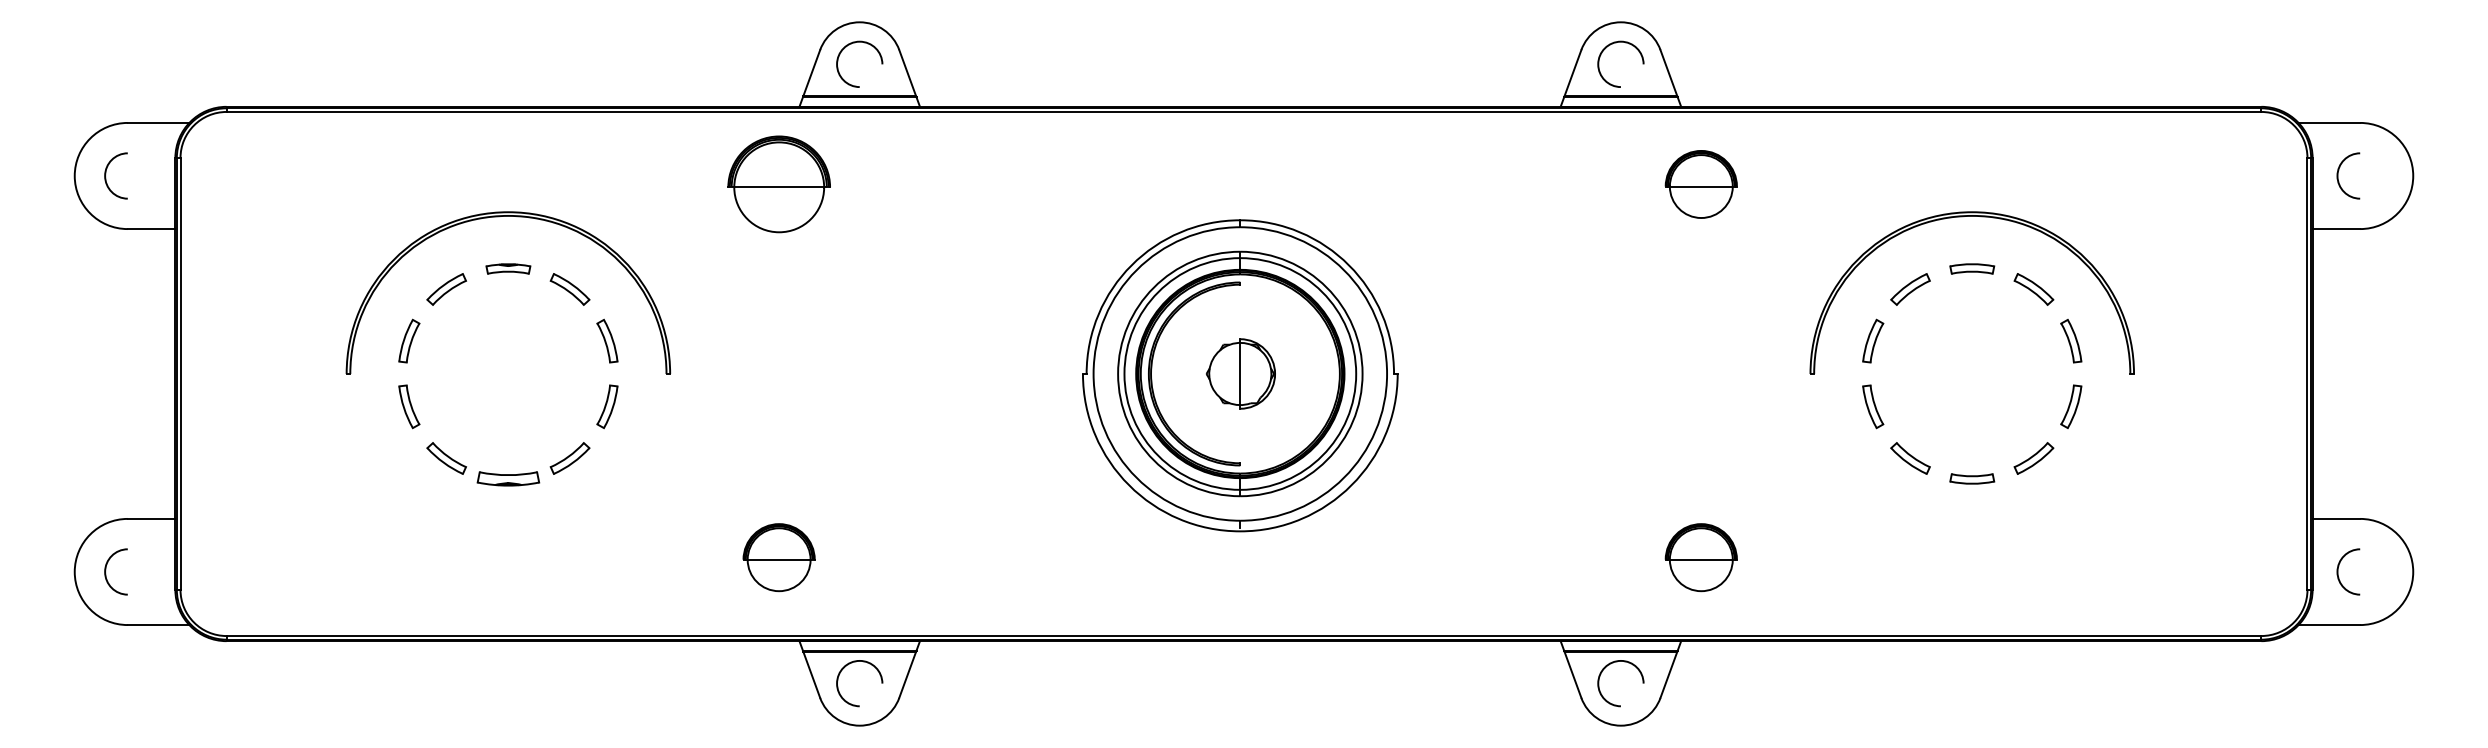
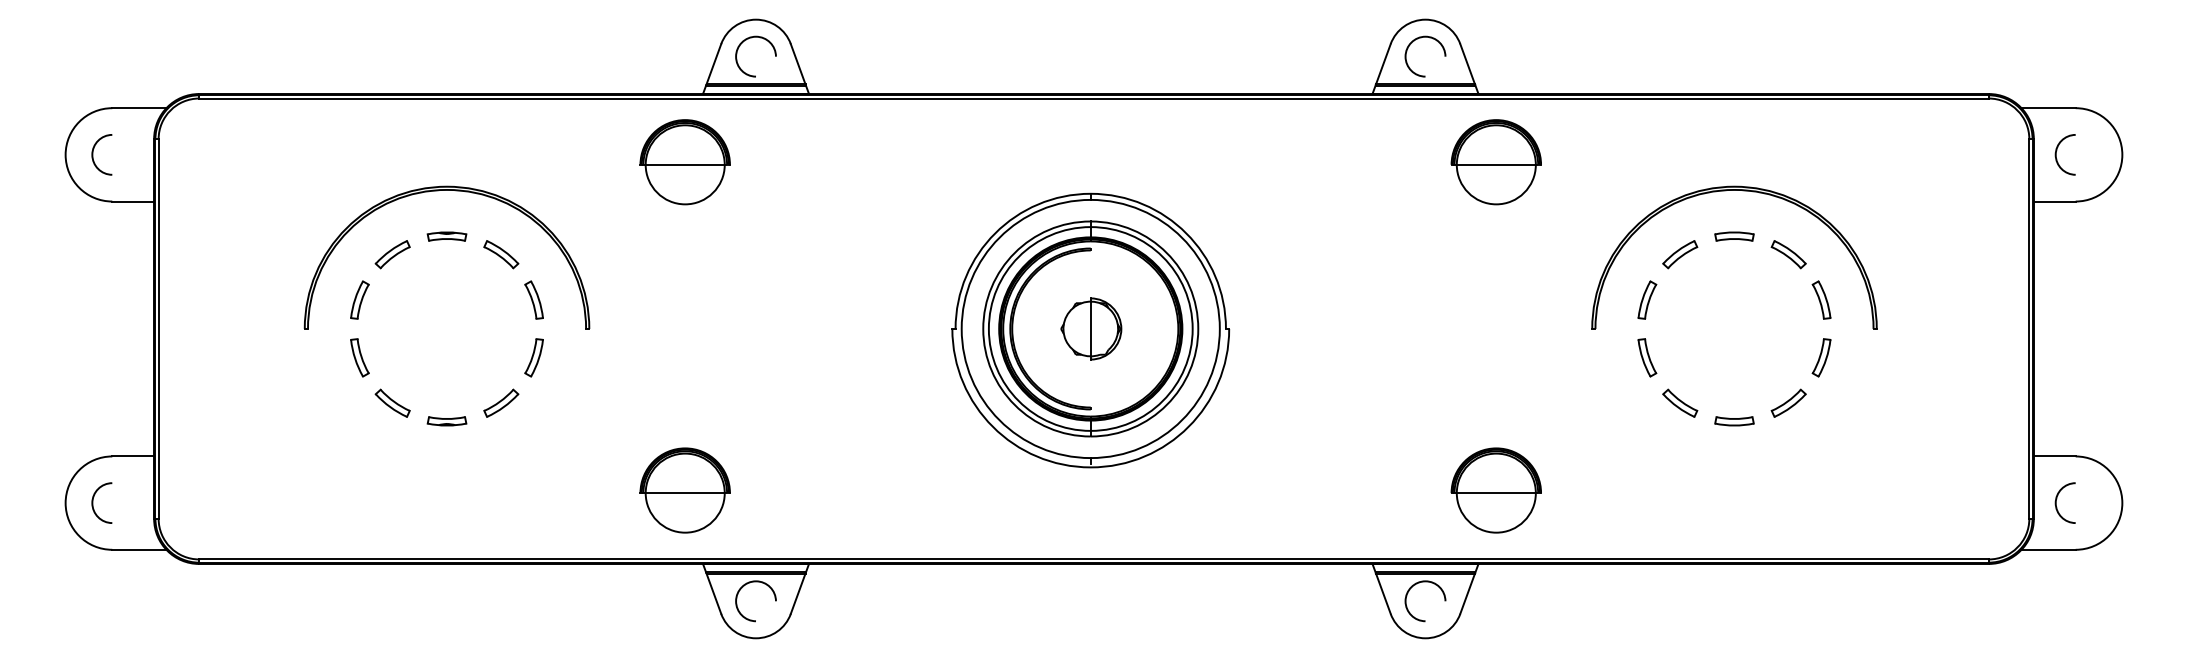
part: (1700, 184) -> (1495, 162), size x1.43
part: (507, 479) -> (446, 421), size x0.71
part: (778, 557) -> (684, 490), size x1.43
part: (1700, 557) -> (1495, 490), size x1.43

